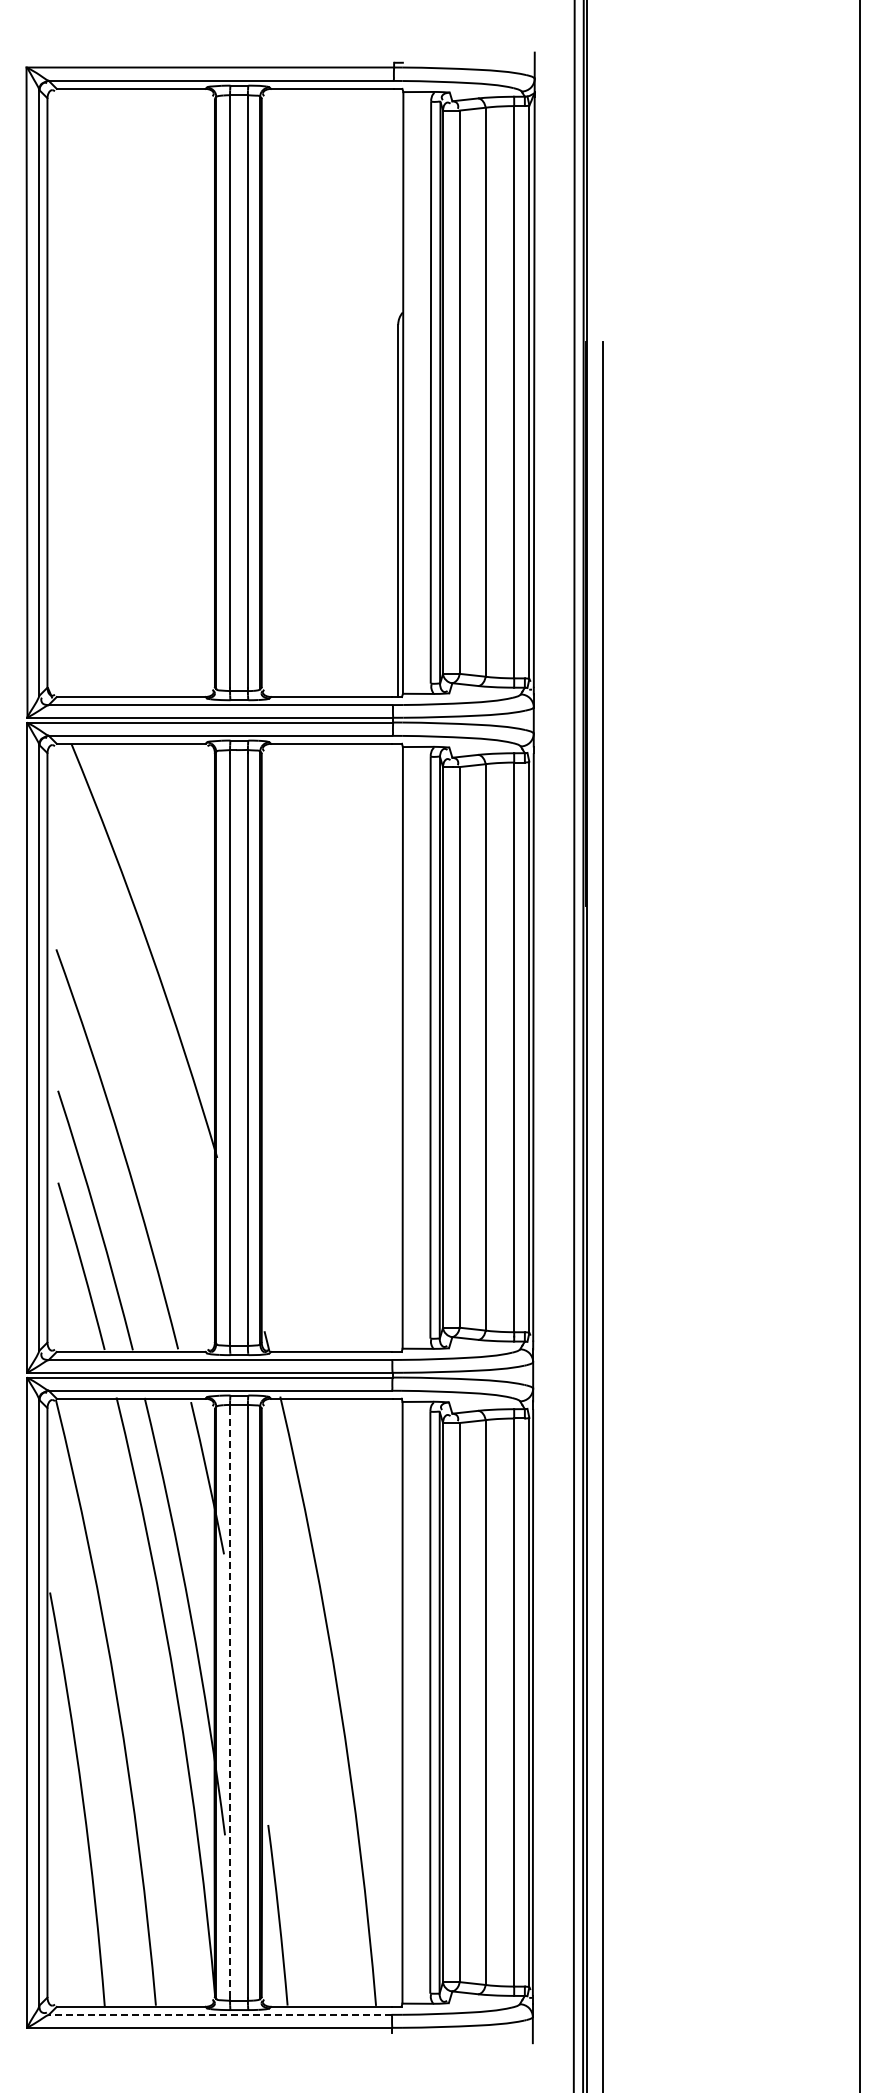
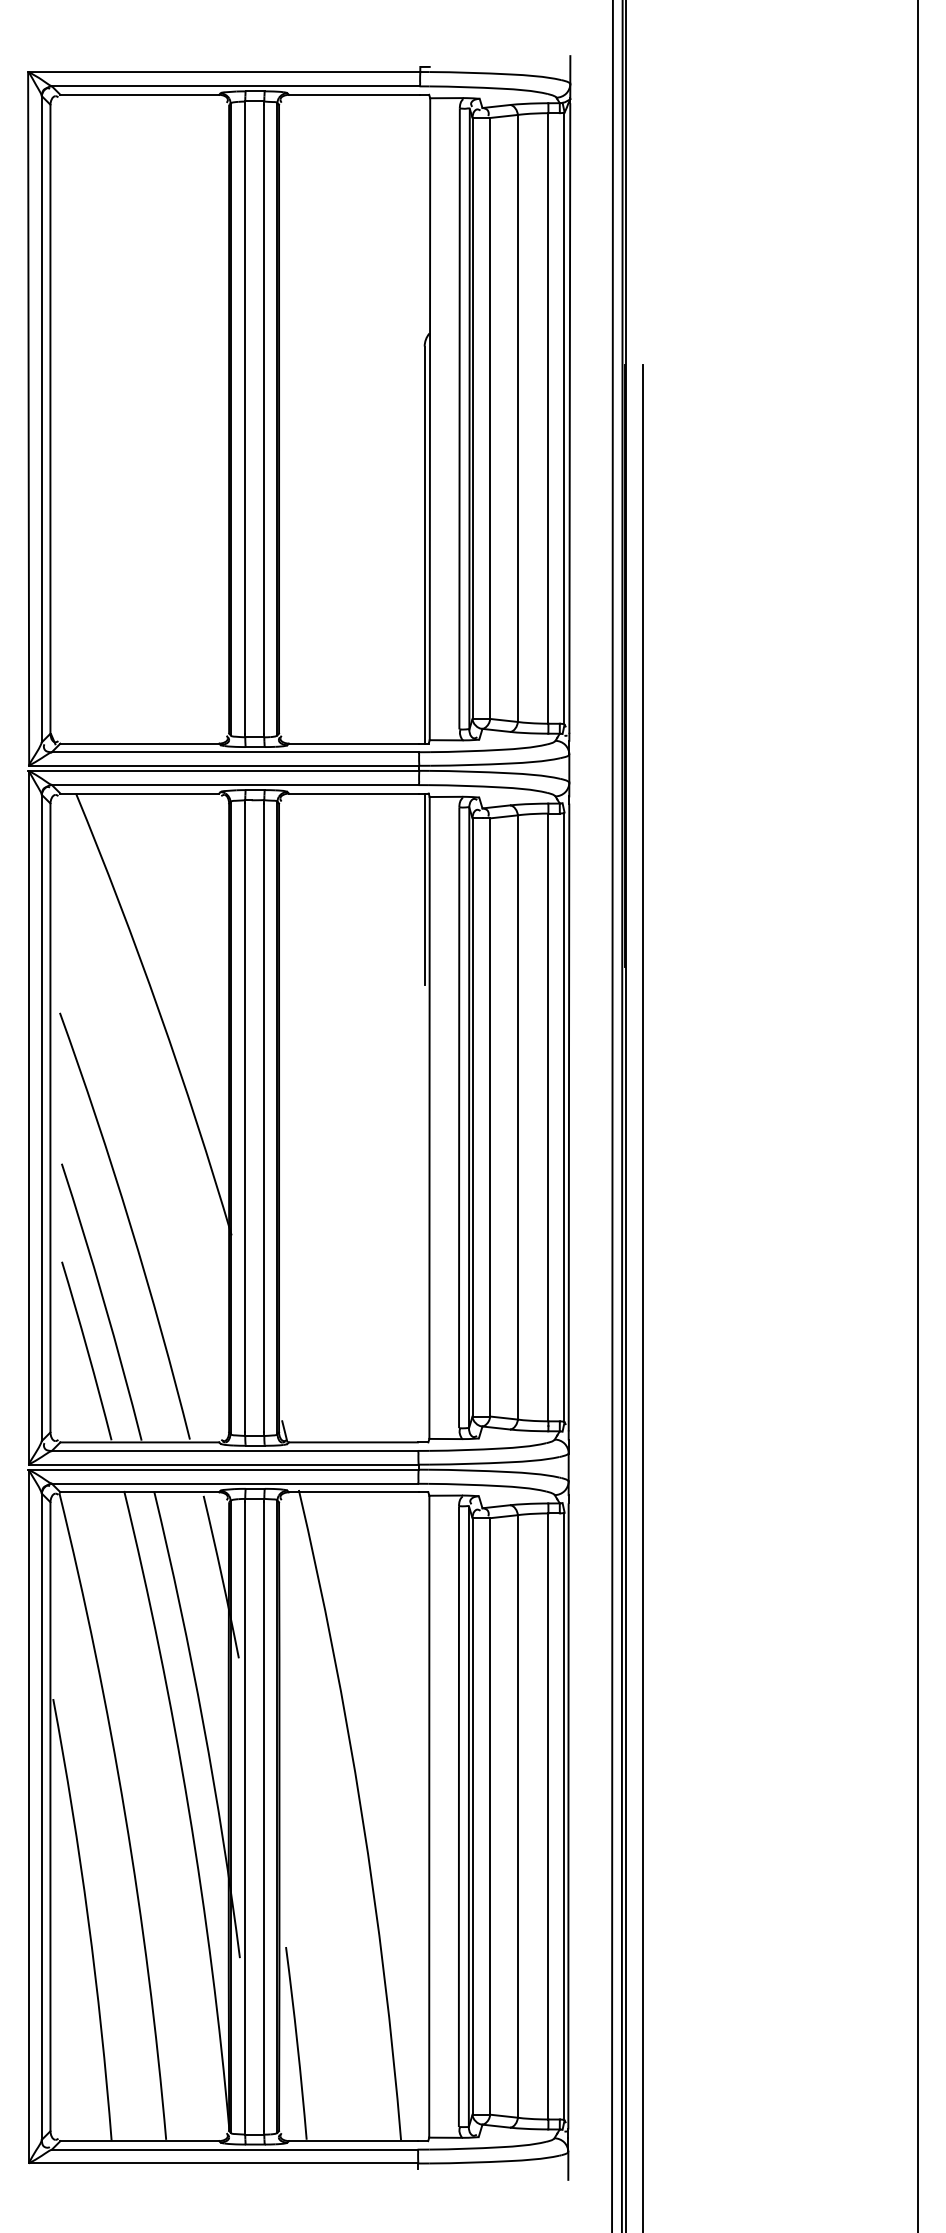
line: (398, 833) -> (424, 889), added
line: (230, 1702) -> (245, 1816), dashed -> solid
line: (219, 2014) -> (234, 2149), dashed -> solid

